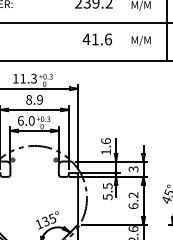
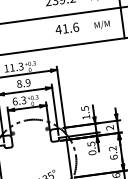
text: (31, 120) -> (23, 100), 6.0 -> 6.3
text: (105, 141) -> (84, 108), 1.6 -> 1.5
text: (133, 169) -> (109, 128), 3 -> 2
text: (107, 197) -> (92, 153), 5.5 -> 0.5

